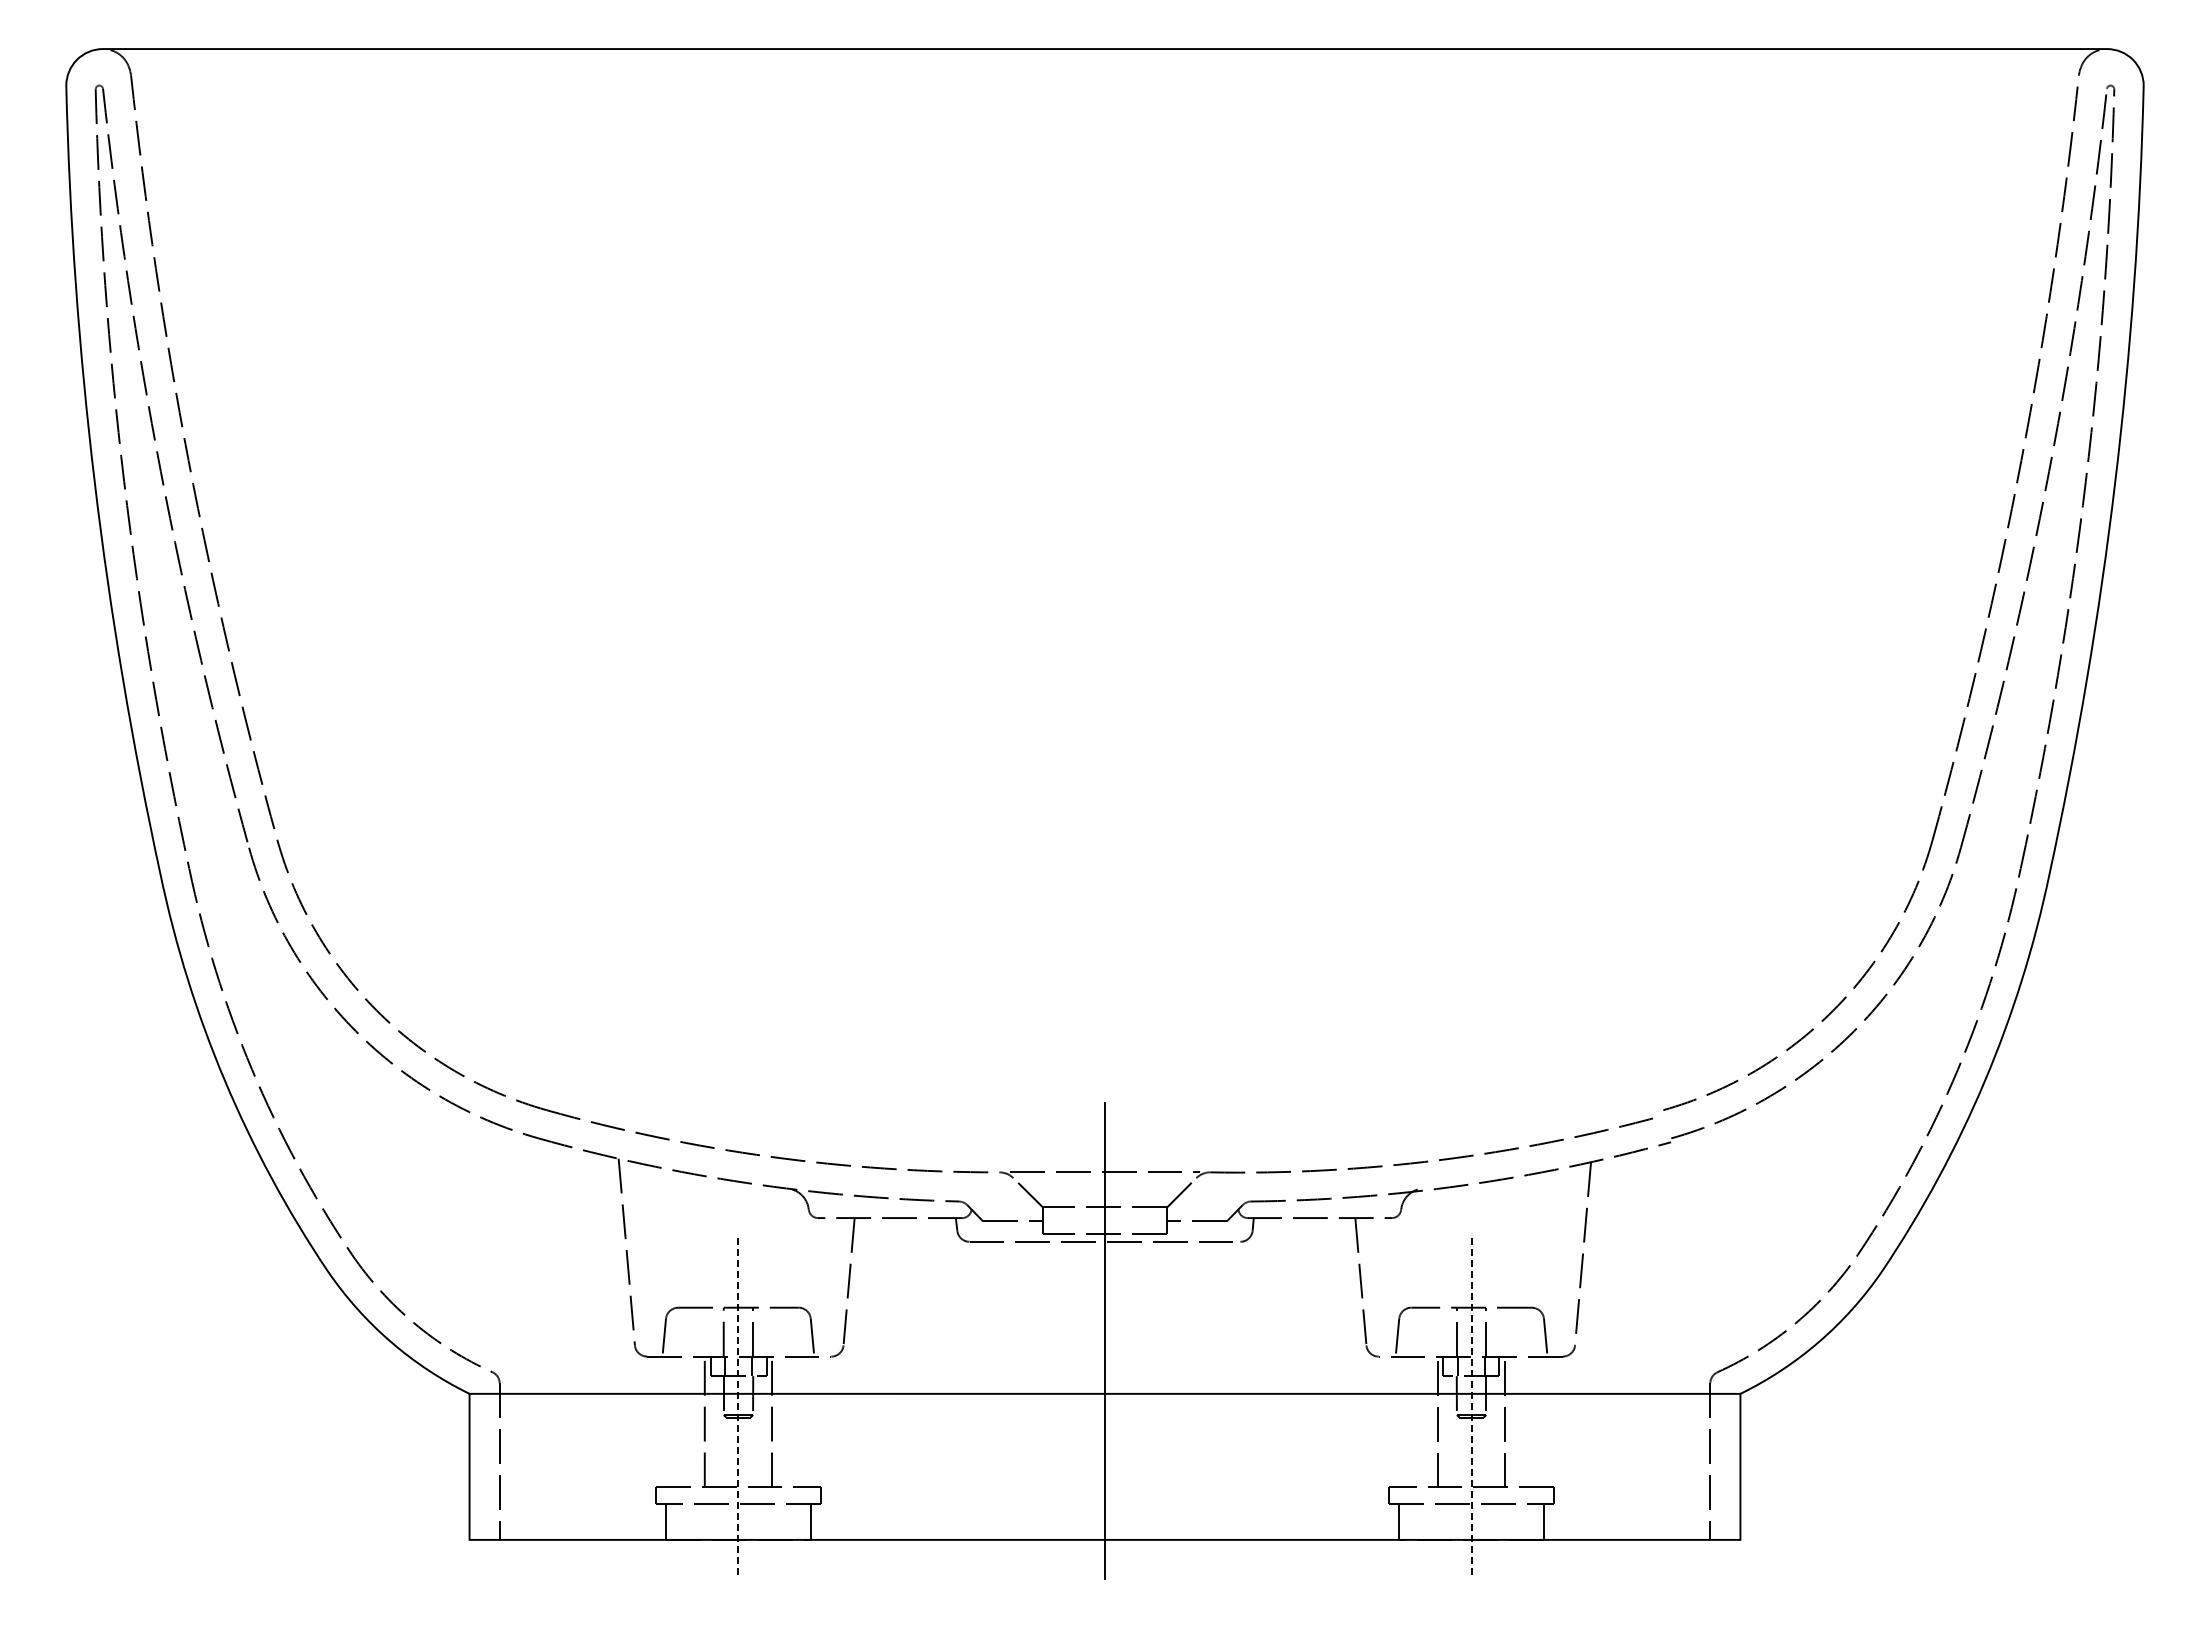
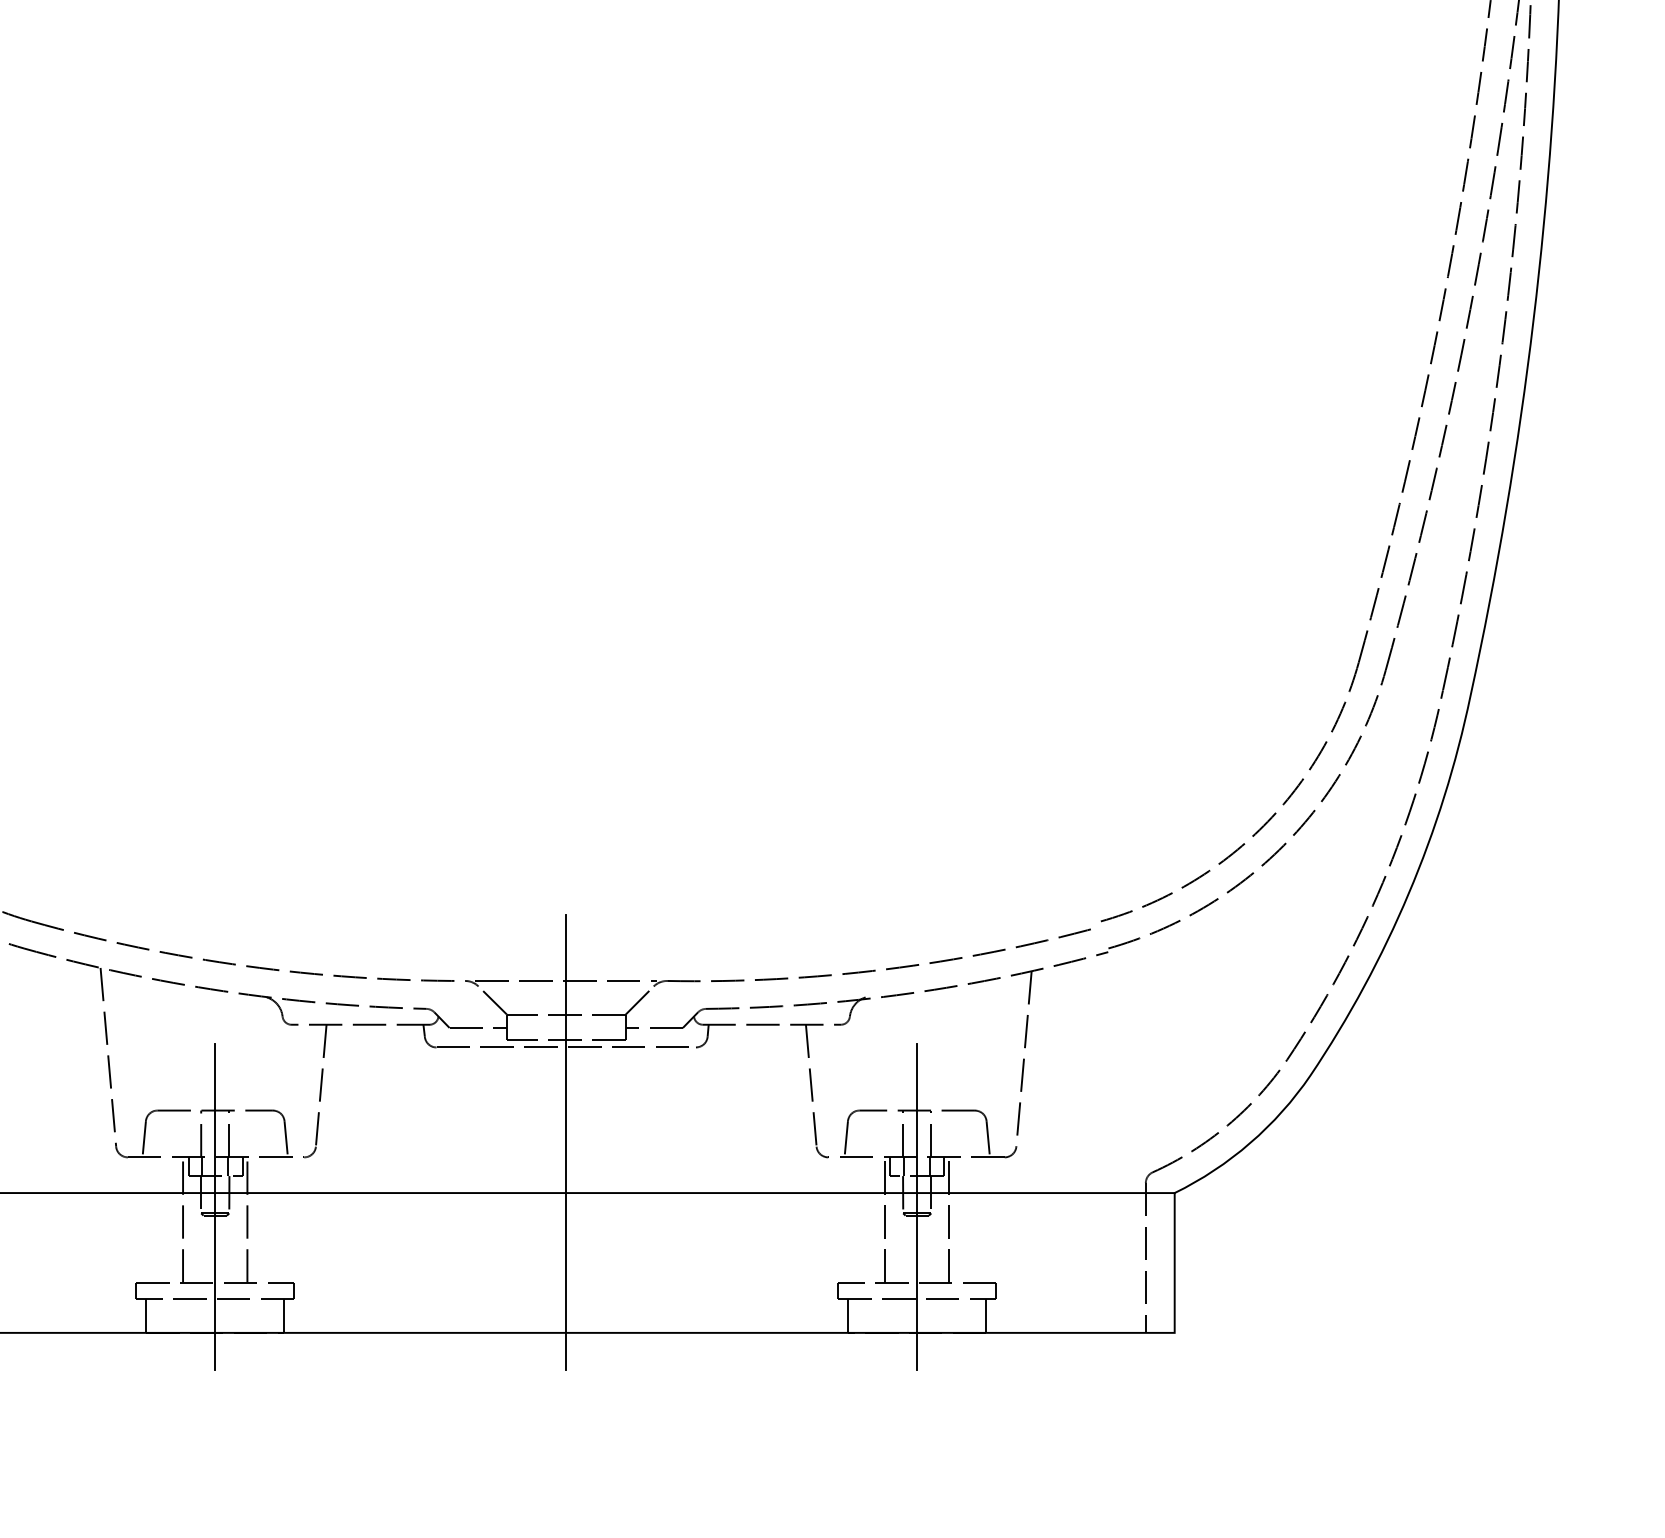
line: (738, 1408) -> (215, 1207), dashed -> solid
line: (1471, 1408) -> (917, 1207), dashed -> solid

